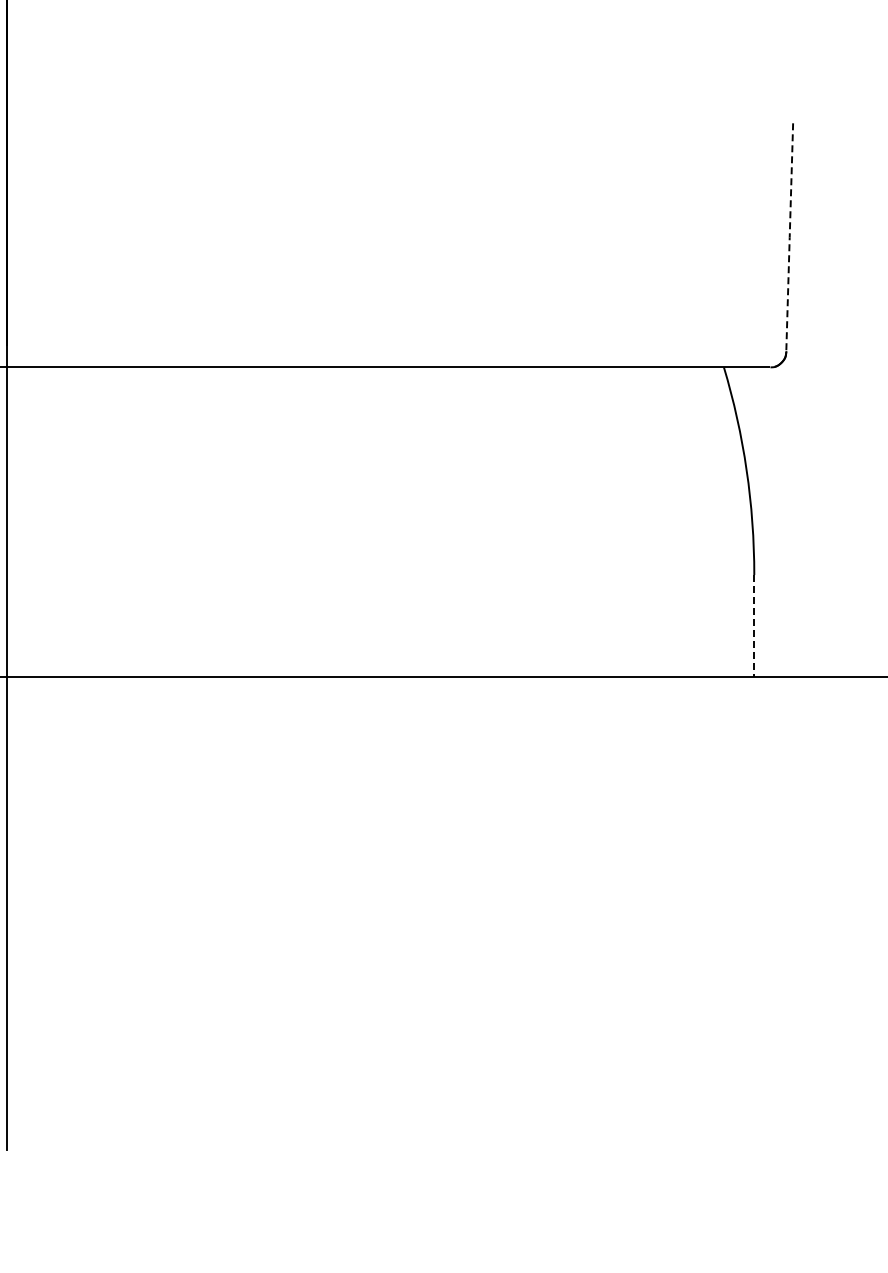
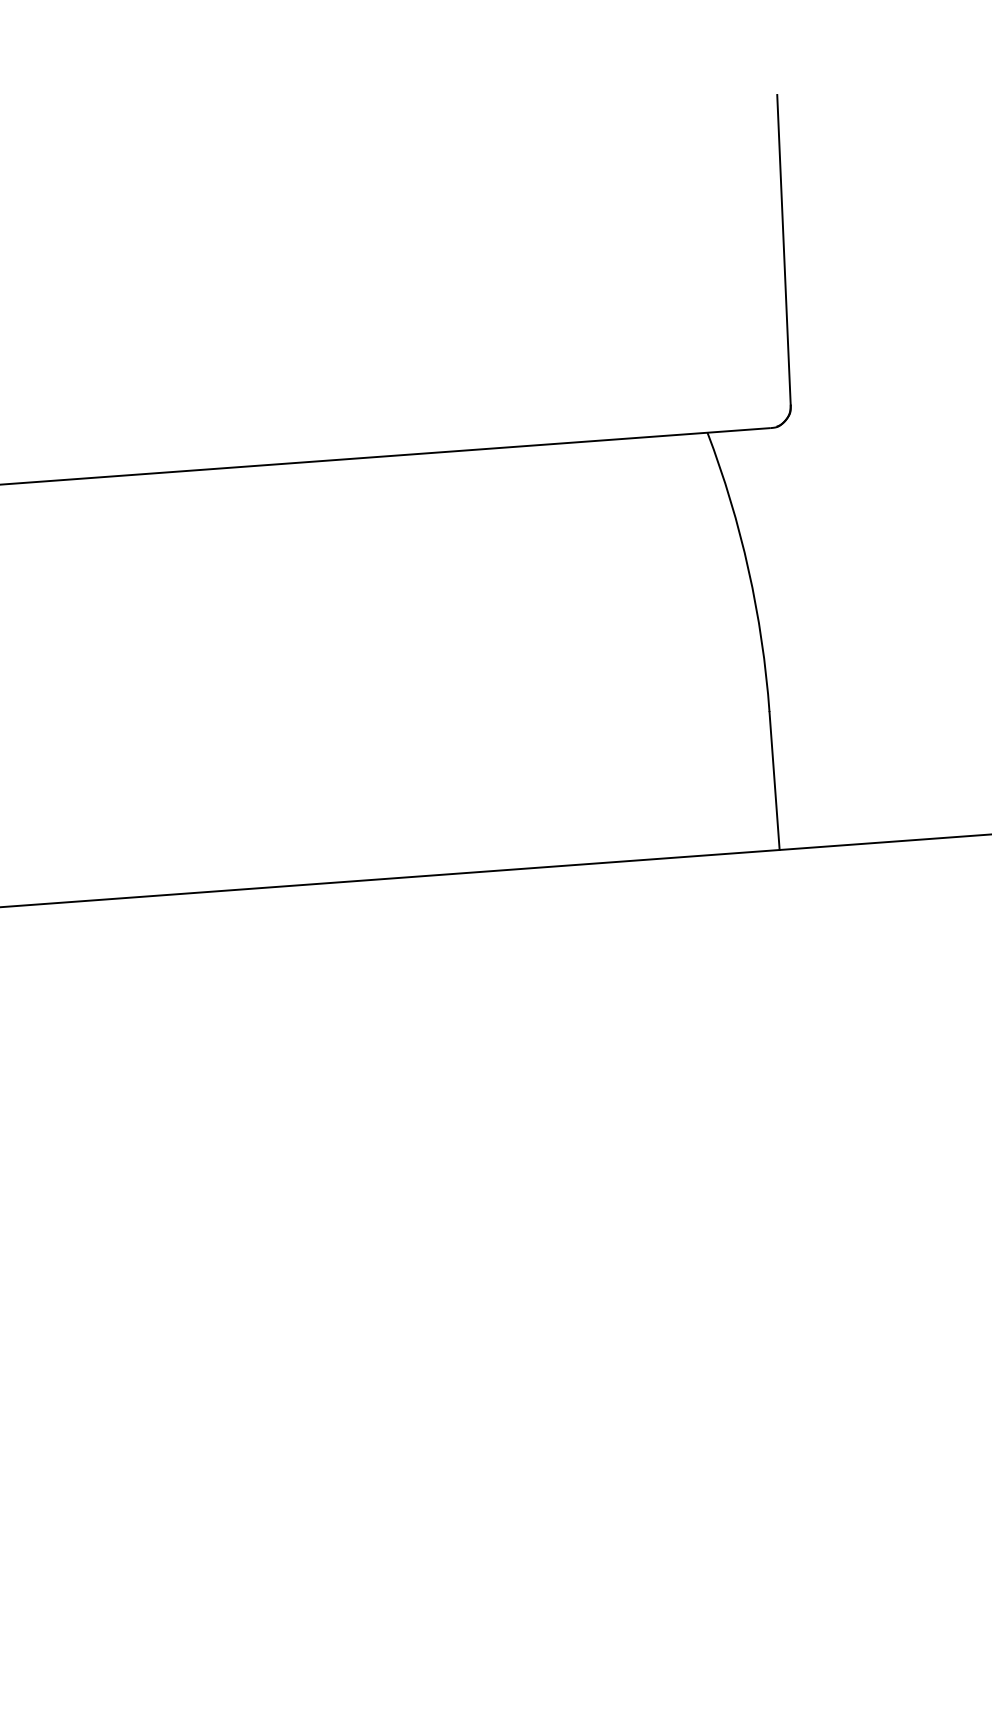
line: (789, 237) -> (783, 249), dashed -> solid
line: (754, 625) -> (774, 780), dashed -> solid

